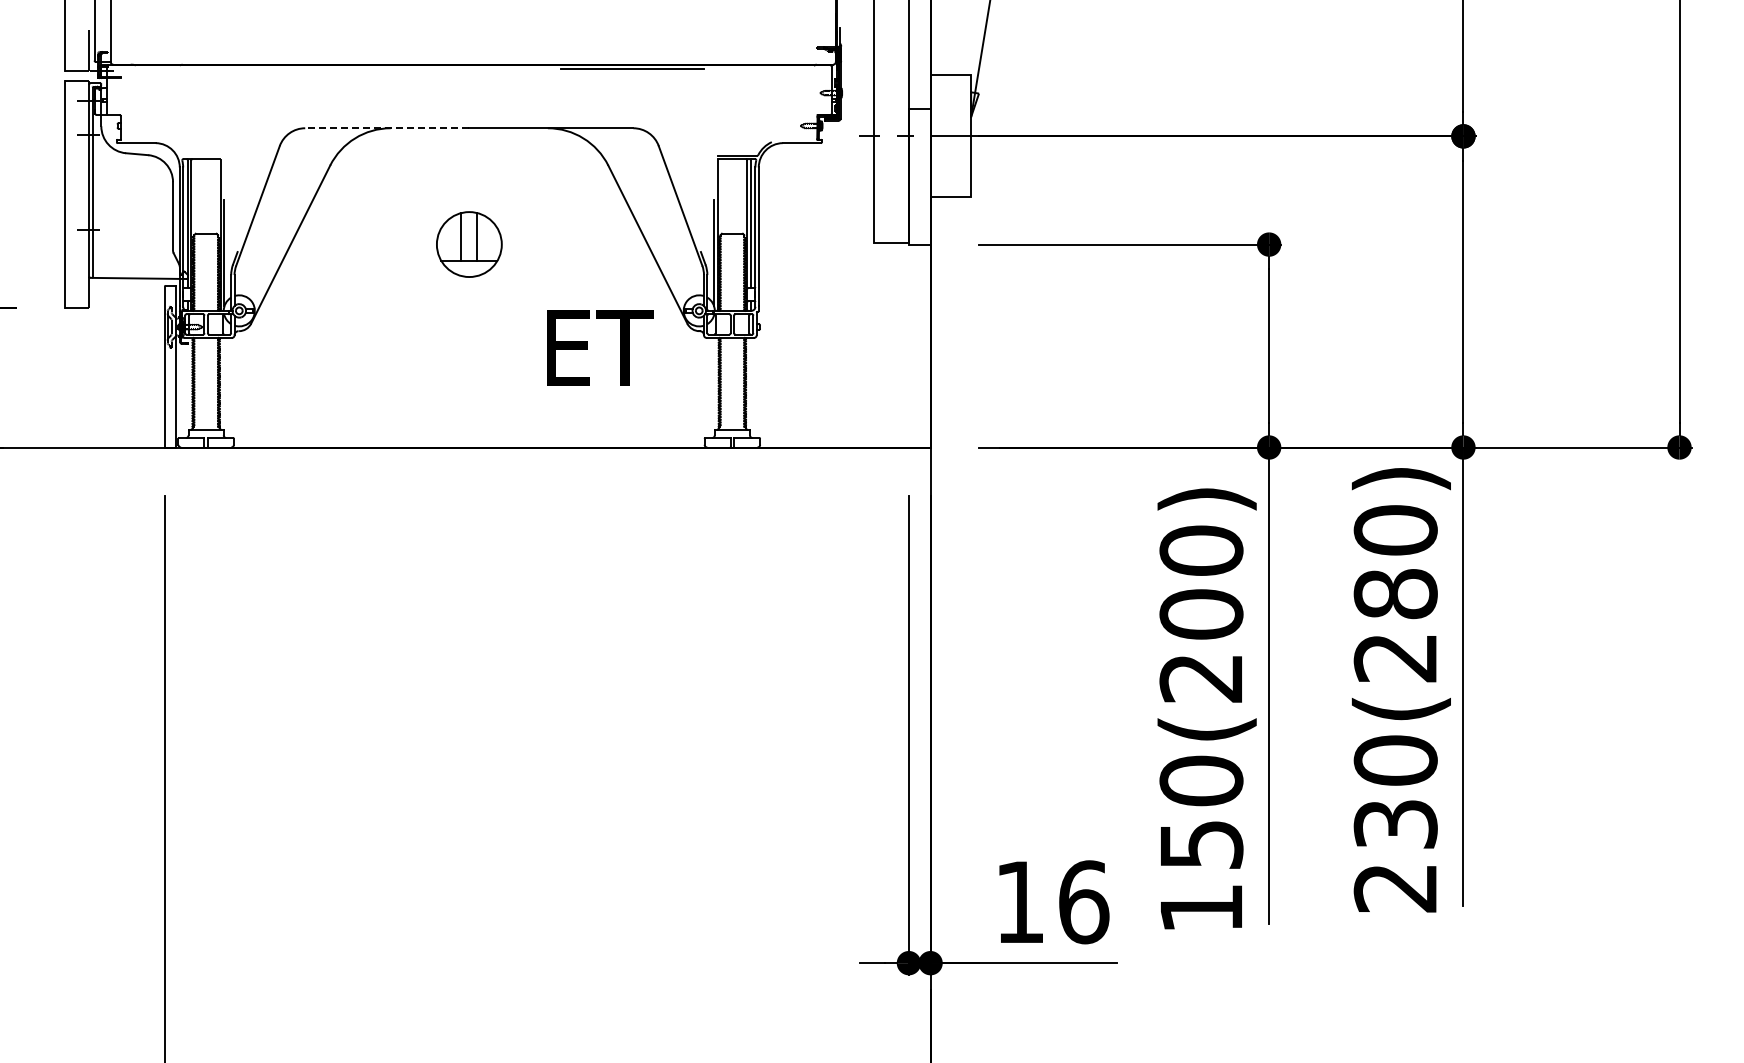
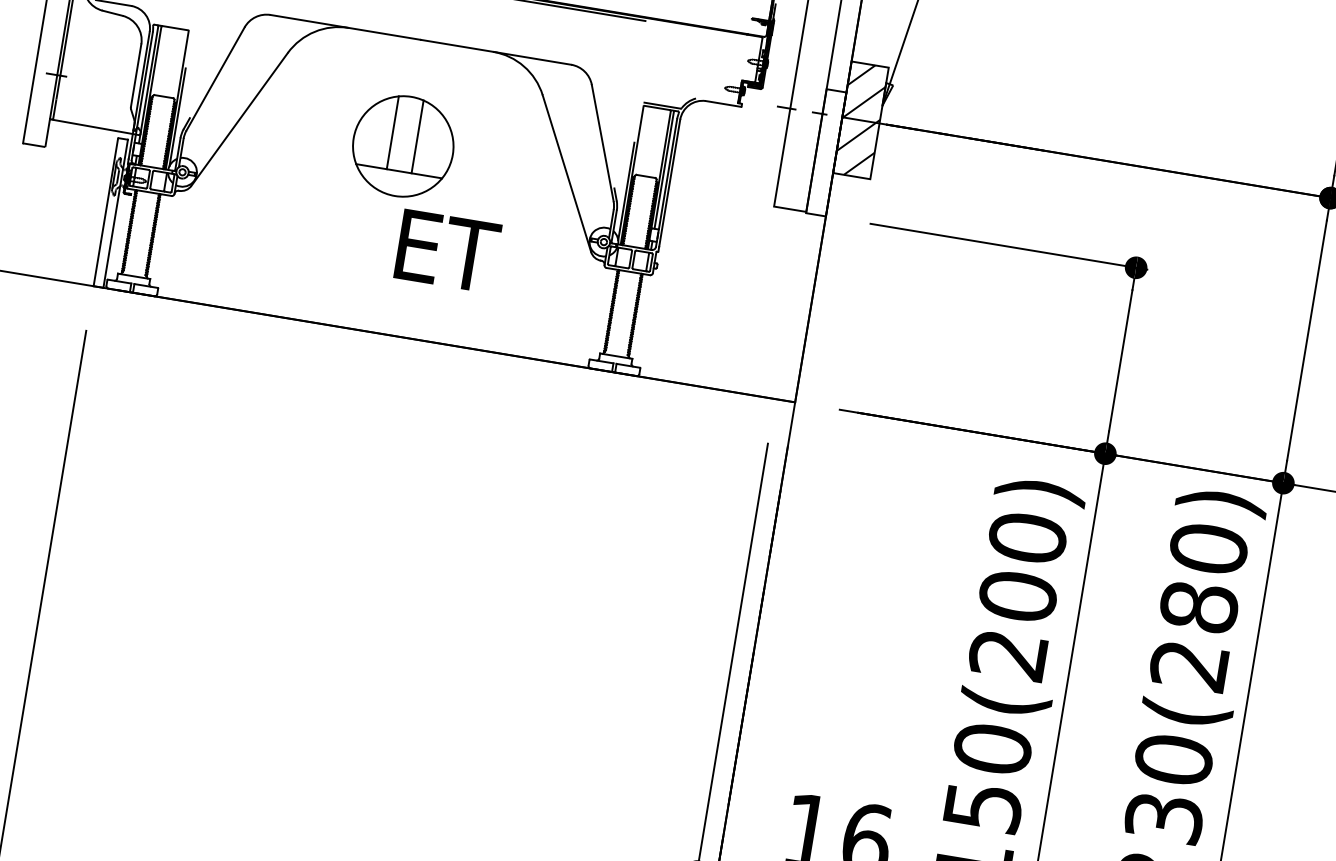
line: (386, 128) -> (345, 27), dashed -> solid
hatch: (950, 136) -> (860, 120), added
part: (469, 244) -> (403, 146), size x1.67
text: (600, 347) -> (448, 250), moved

